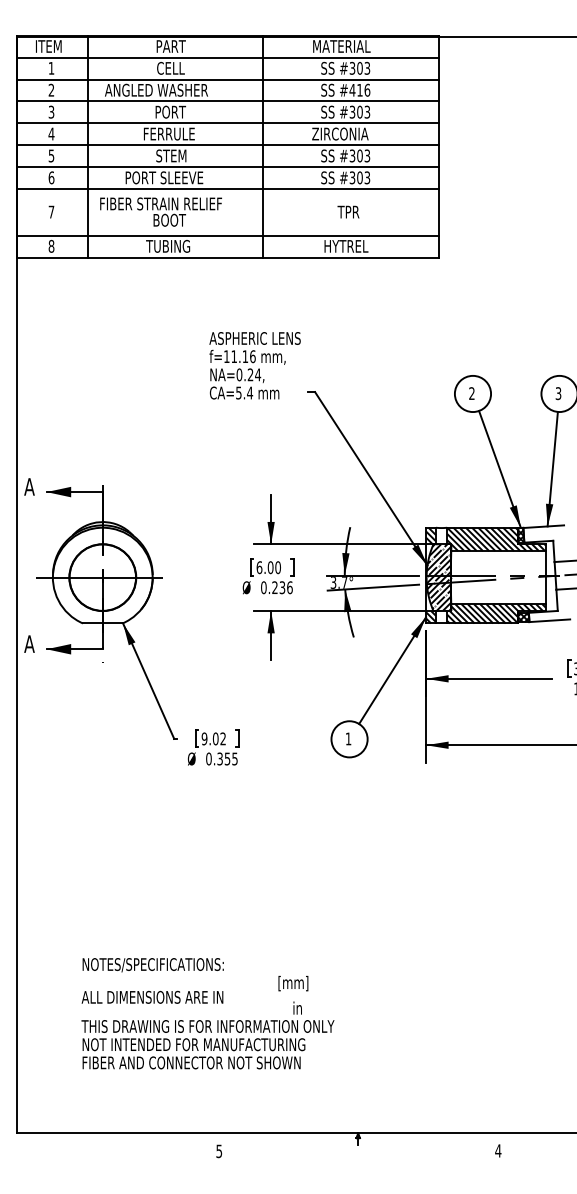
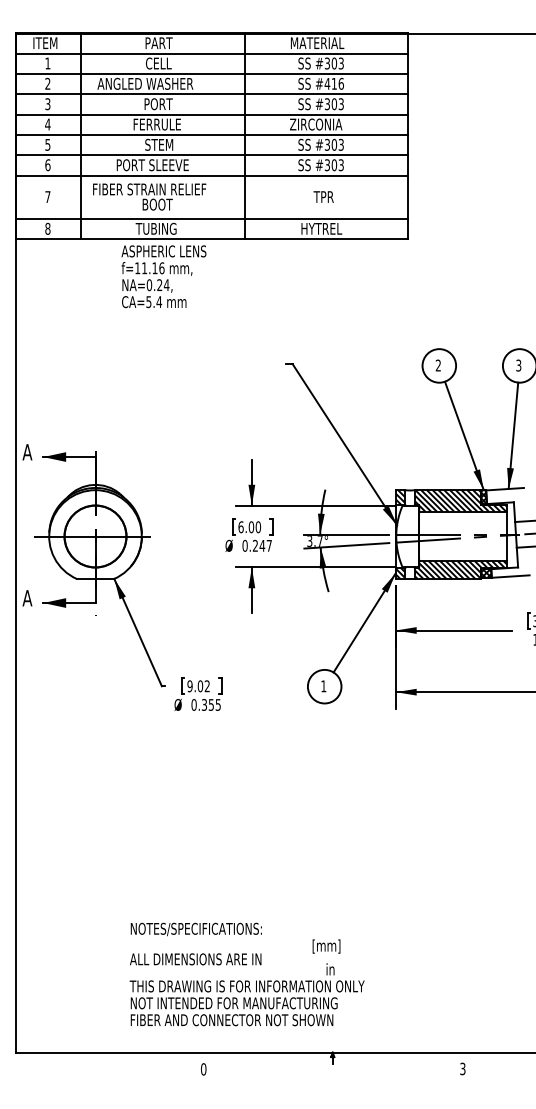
text: (254, 365) -> (163, 276), moved
hatch: (438, 577) -> (407, 536), removed
text: (285, 587) -> (265, 545), 0.236 -> 0.247
text: (207, 1013) -> (246, 974), moved
text: (497, 1150) -> (462, 1068), 4 -> 3
text: (219, 1151) -> (203, 1069), 5 -> 0

